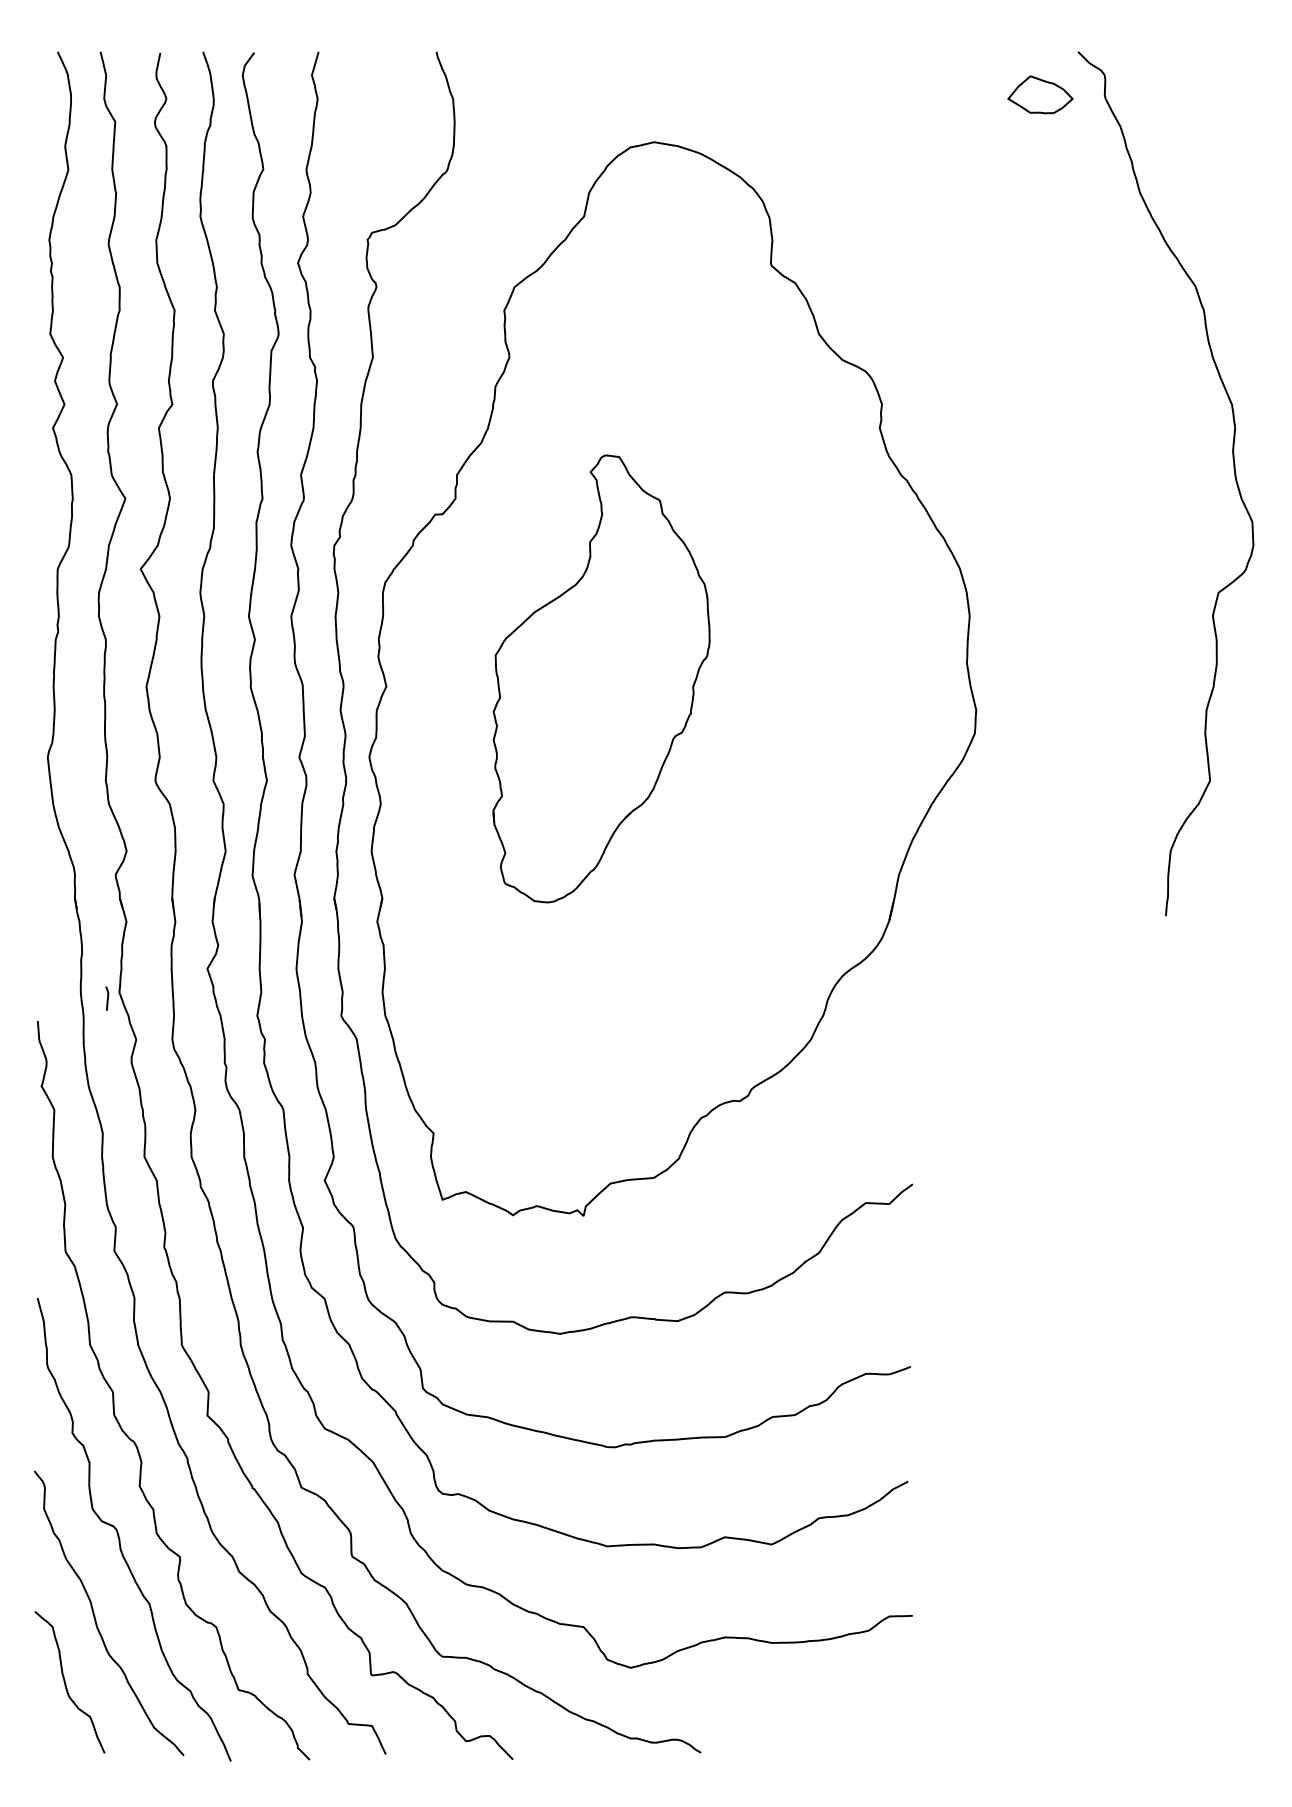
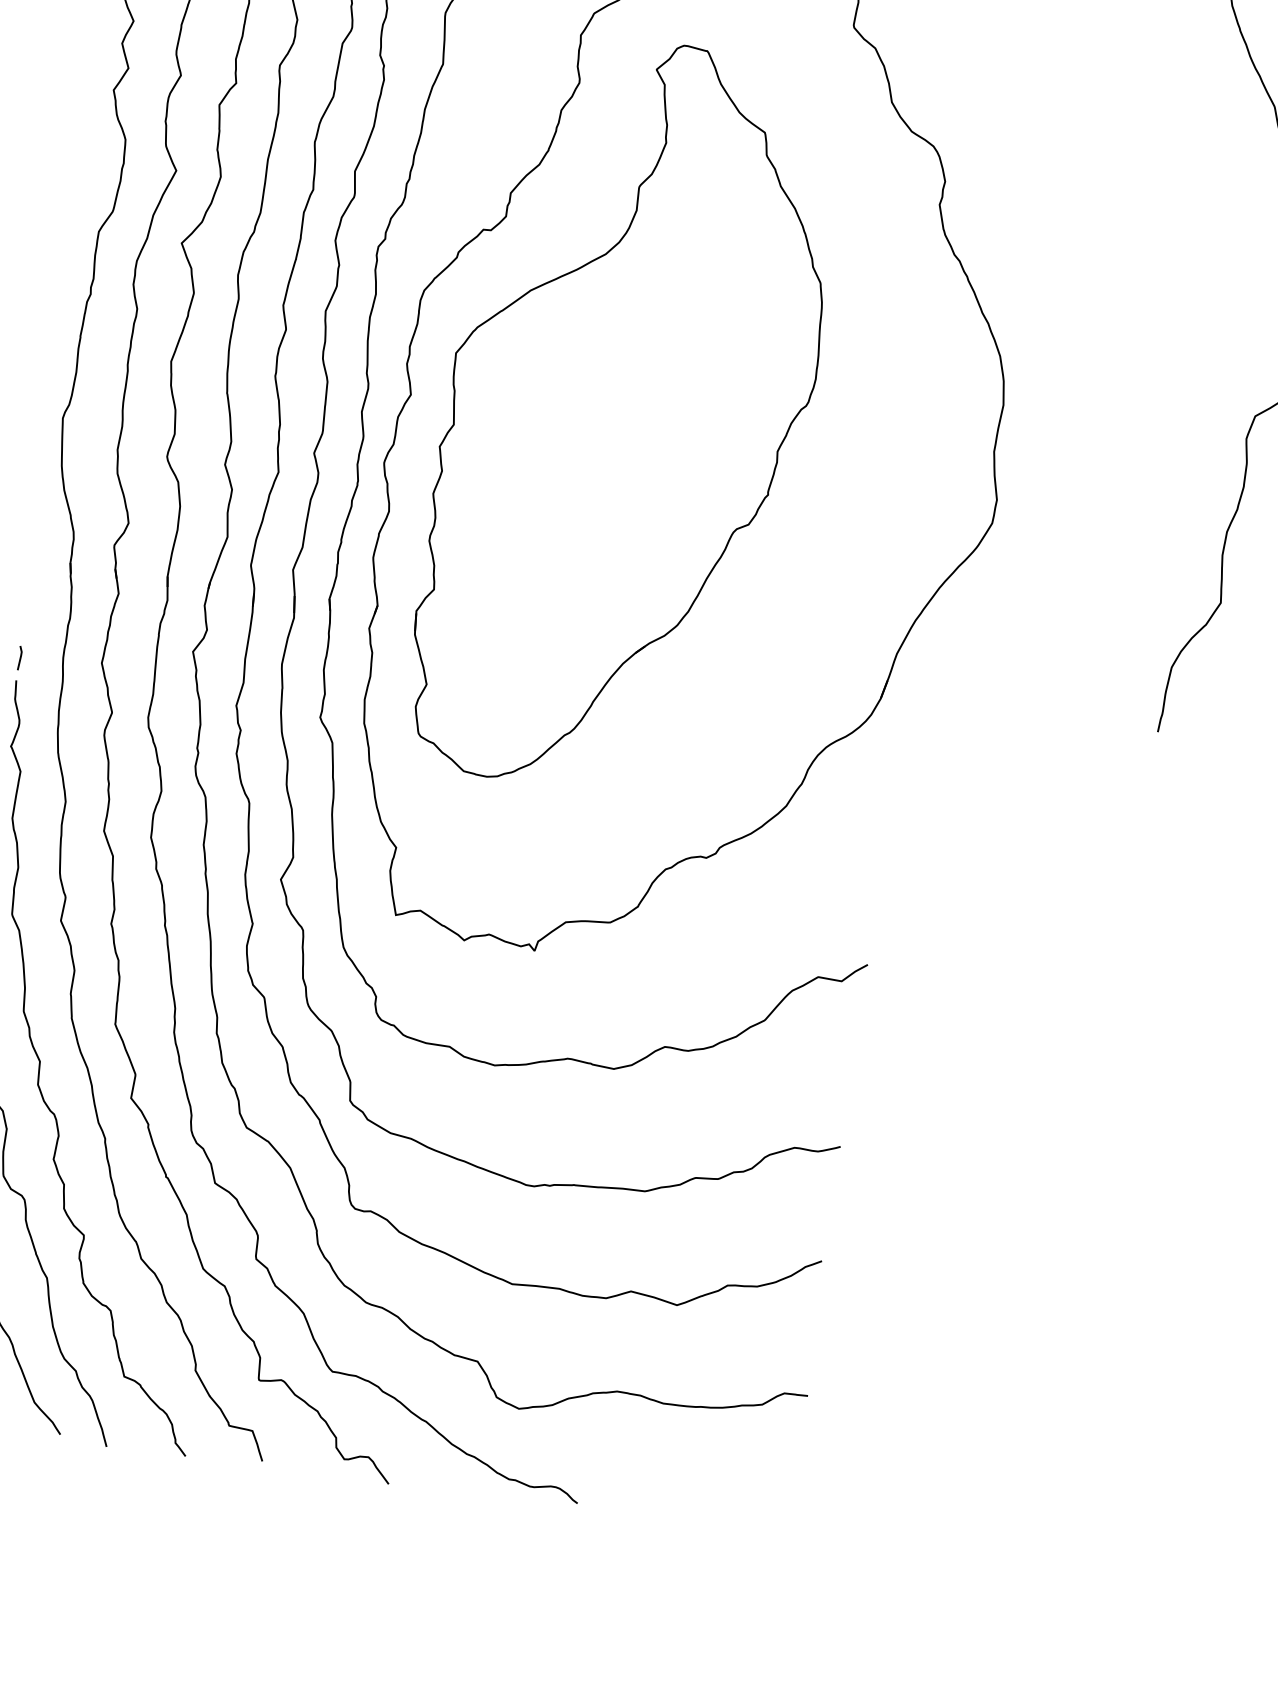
part: (601, 678) -> (626, 416), size x1.67
line: (107, 998) -> (20, 658), moved

